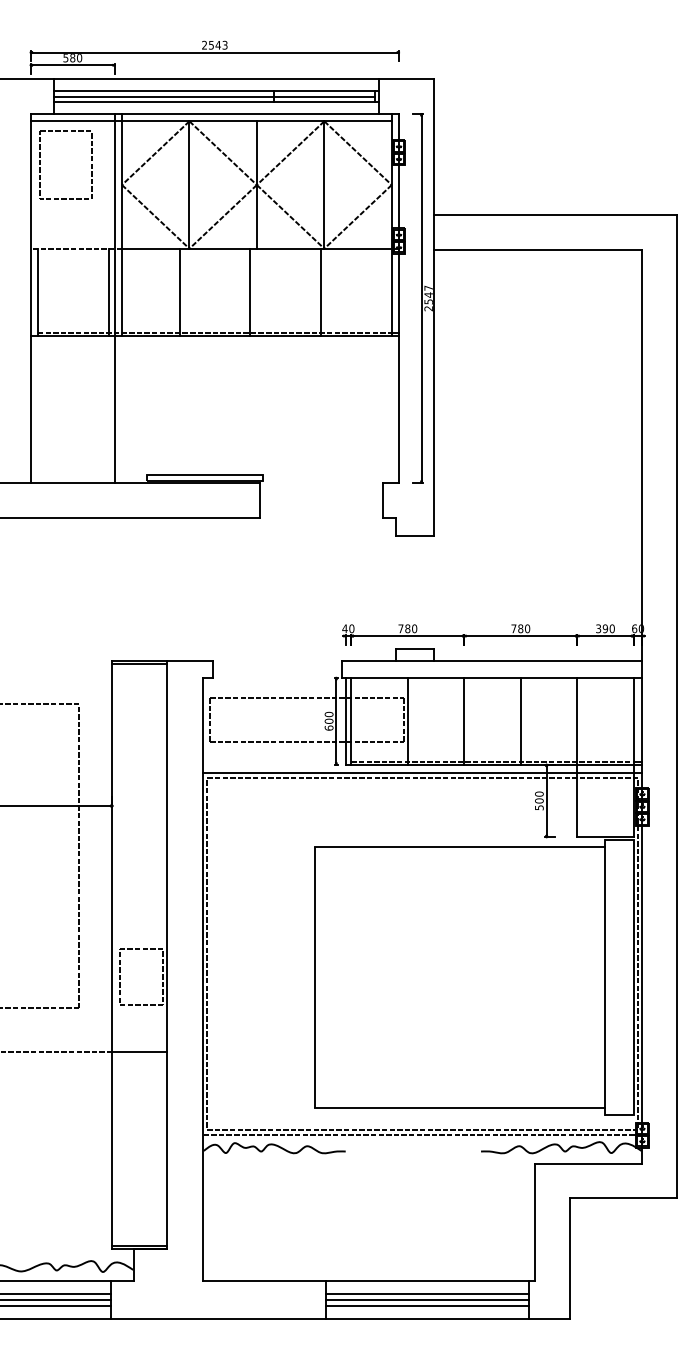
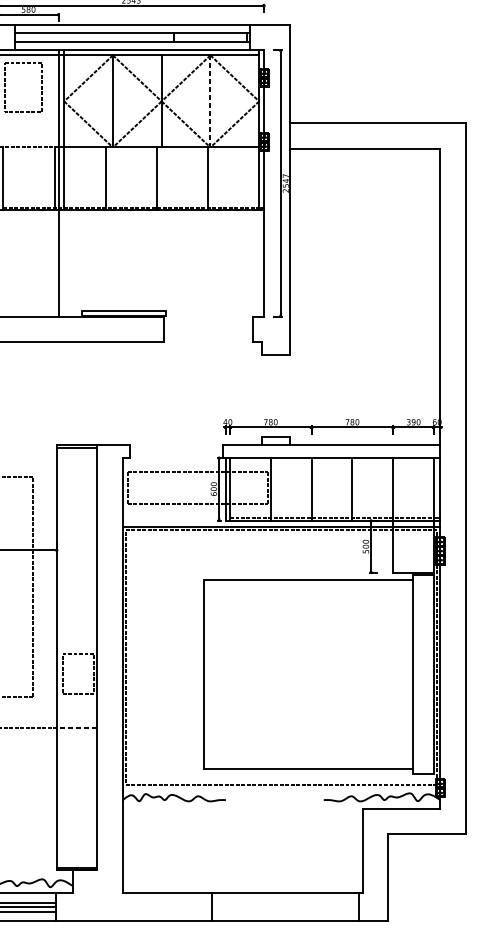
line: (214, 96) -> (131, 37), removed
line: (324, 185) -> (210, 101), solid -> dashed
line: (139, 1051) -> (76, 727), solid -> dashed
line: (422, 1134) -> (281, 787), removed
line: (427, 1294) -> (285, 903), removed
line: (427, 1299) -> (285, 907), removed
line: (427, 1305) -> (285, 911), removed

